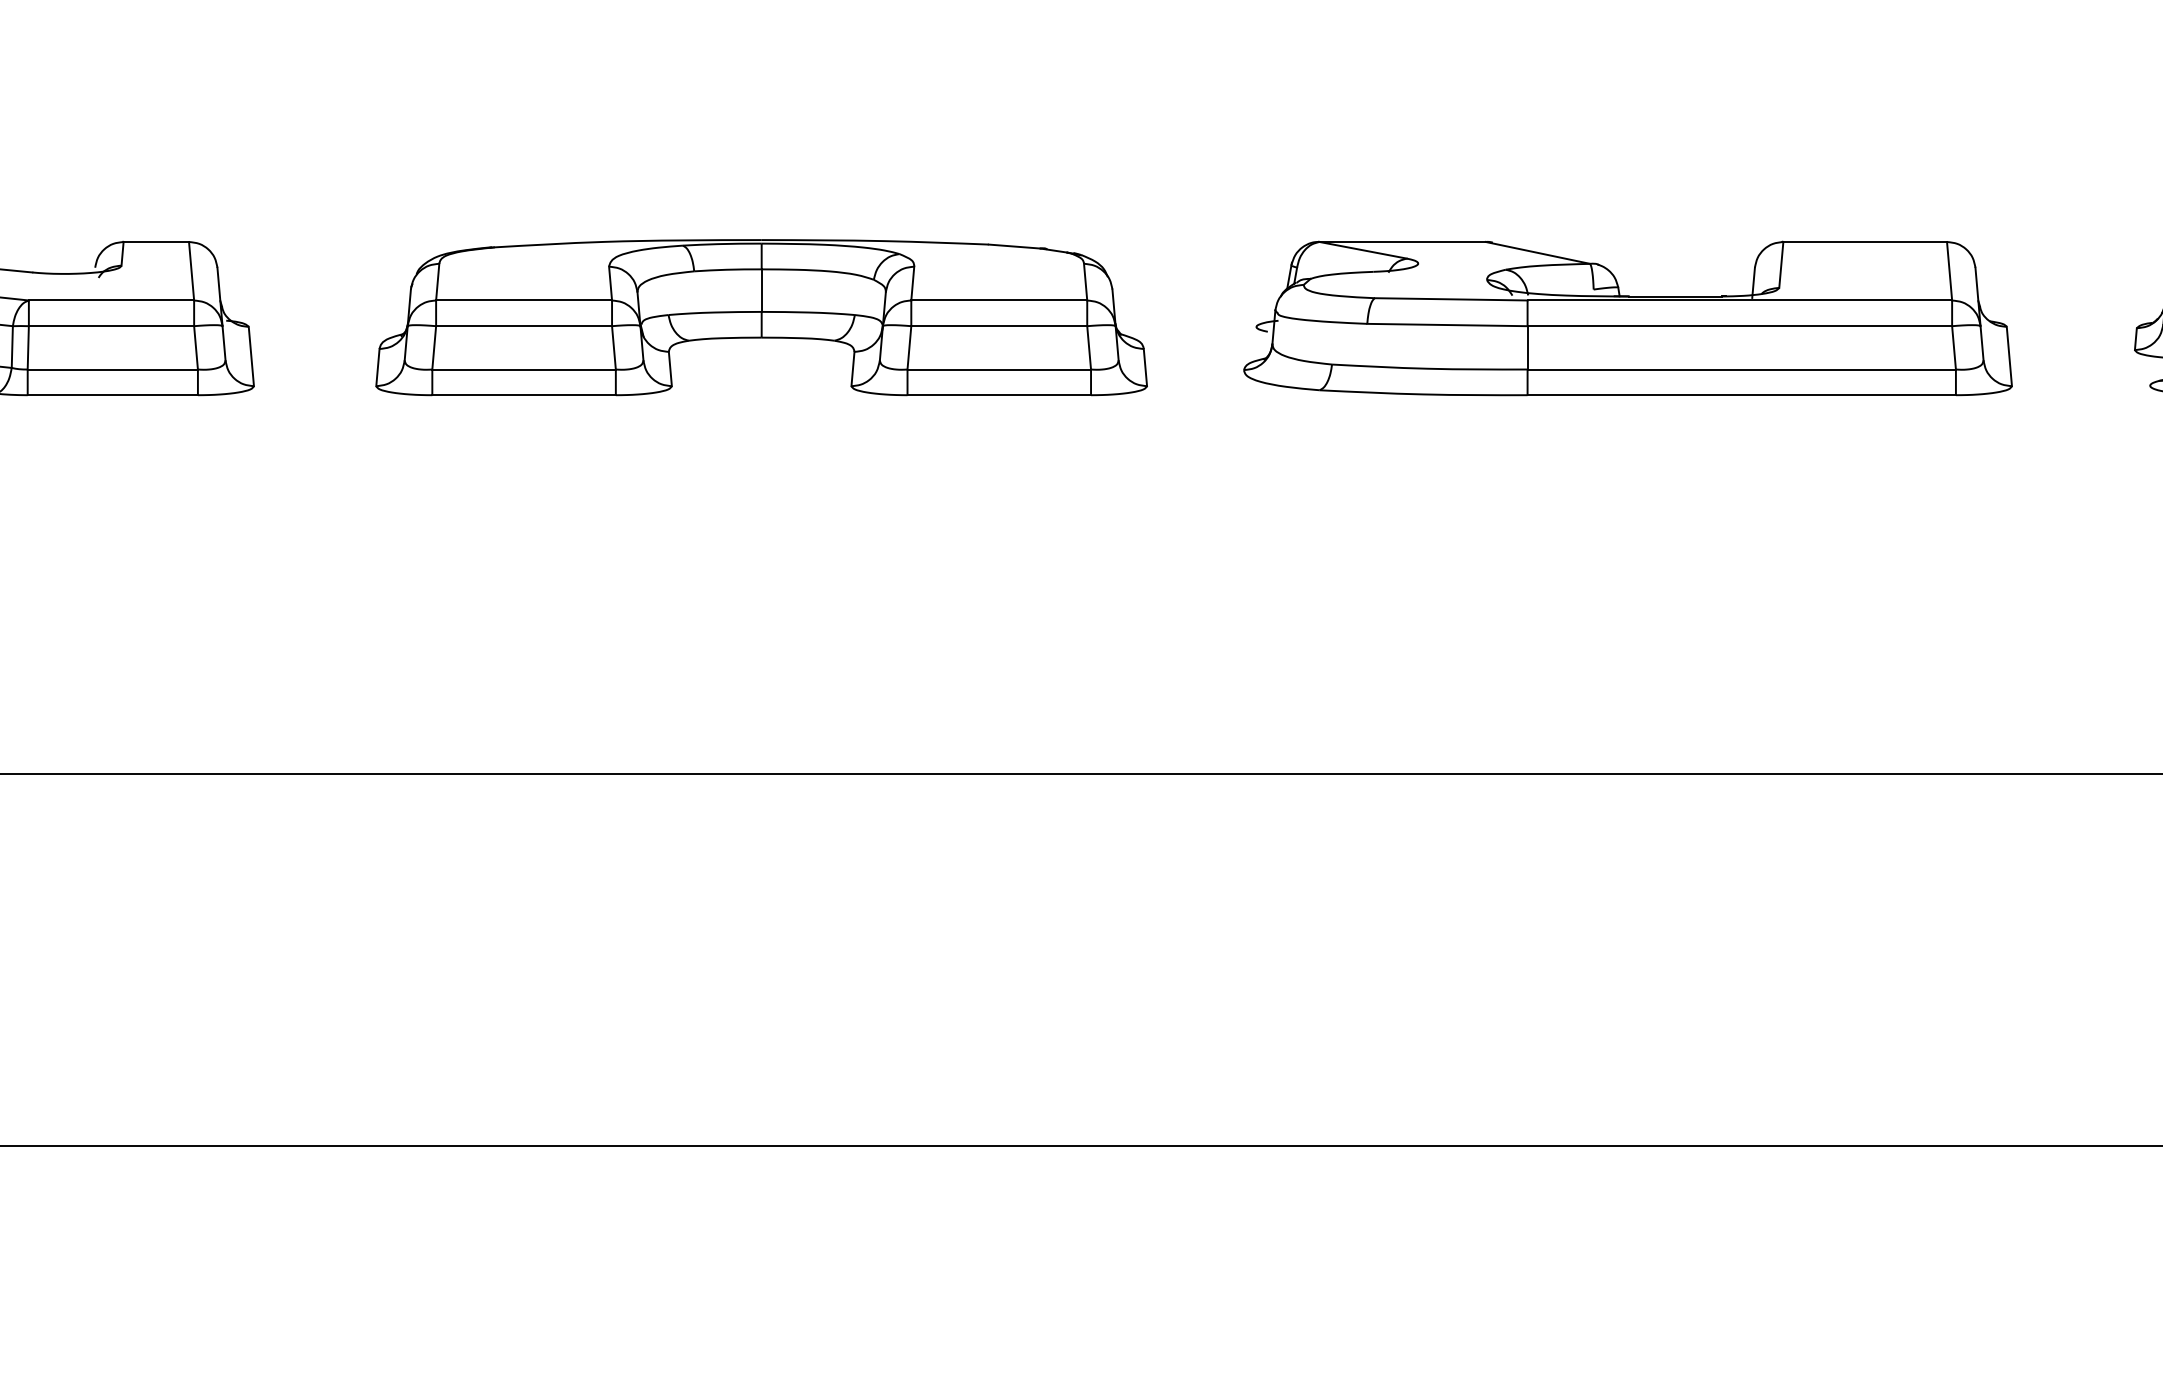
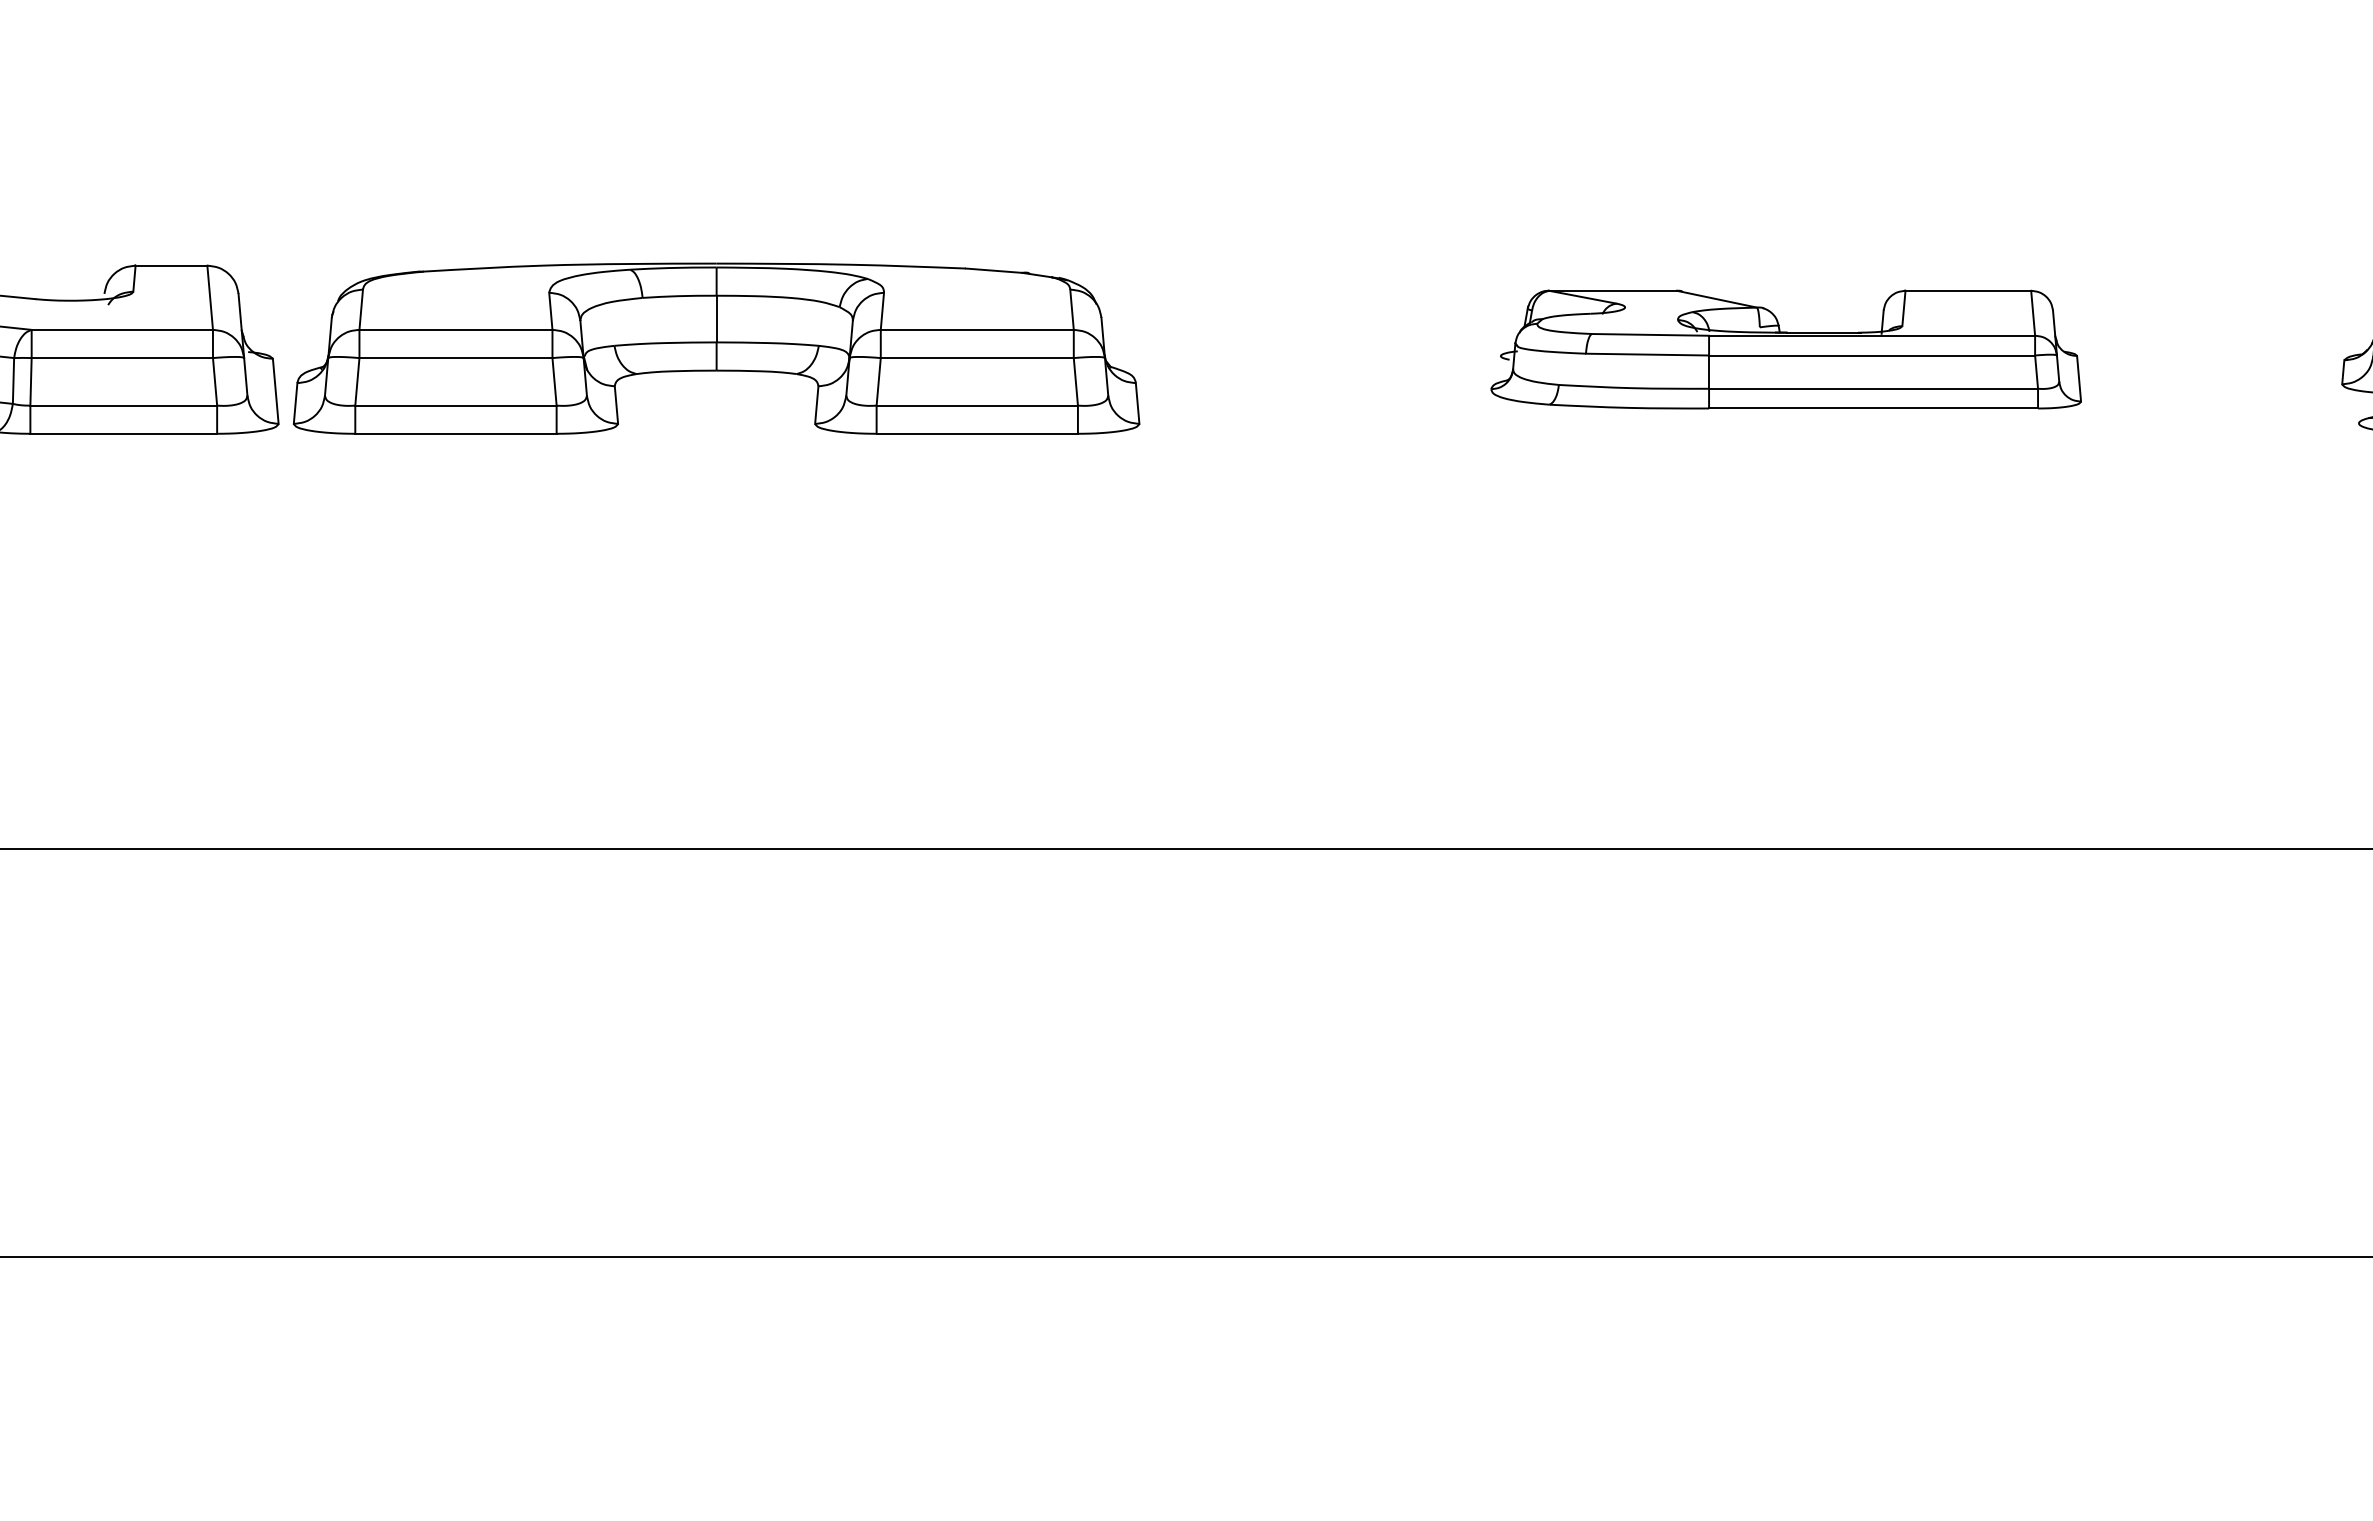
part: (761, 317) -> (716, 348), moved
part: (1628, 318) -> (1786, 349), size x0.7

